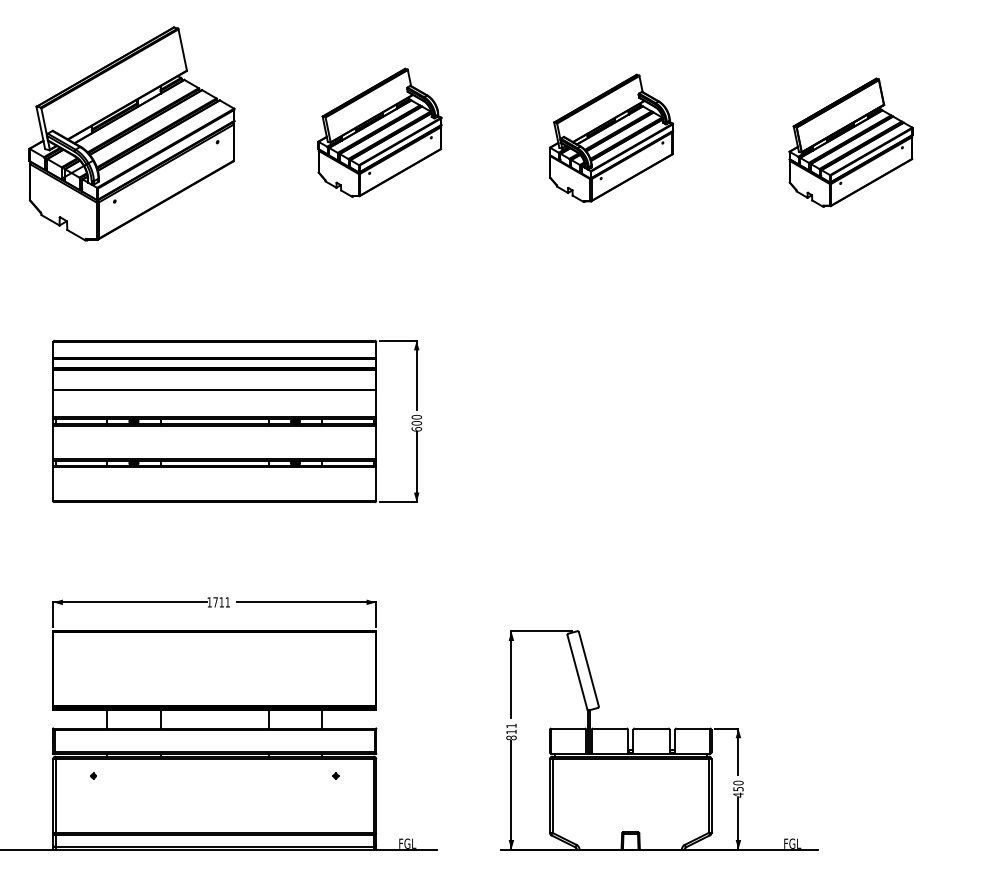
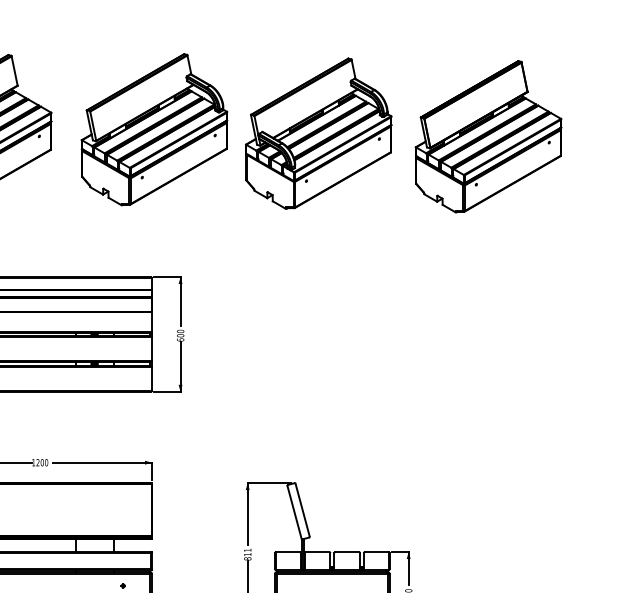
part: (379, 132) -> (154, 129), size x1.67
part: (611, 138) -> (318, 133), size x1.67
part: (850, 142) -> (488, 136), size x1.67
text: (221, 602) -> (42, 462), 1711 -> 1200

